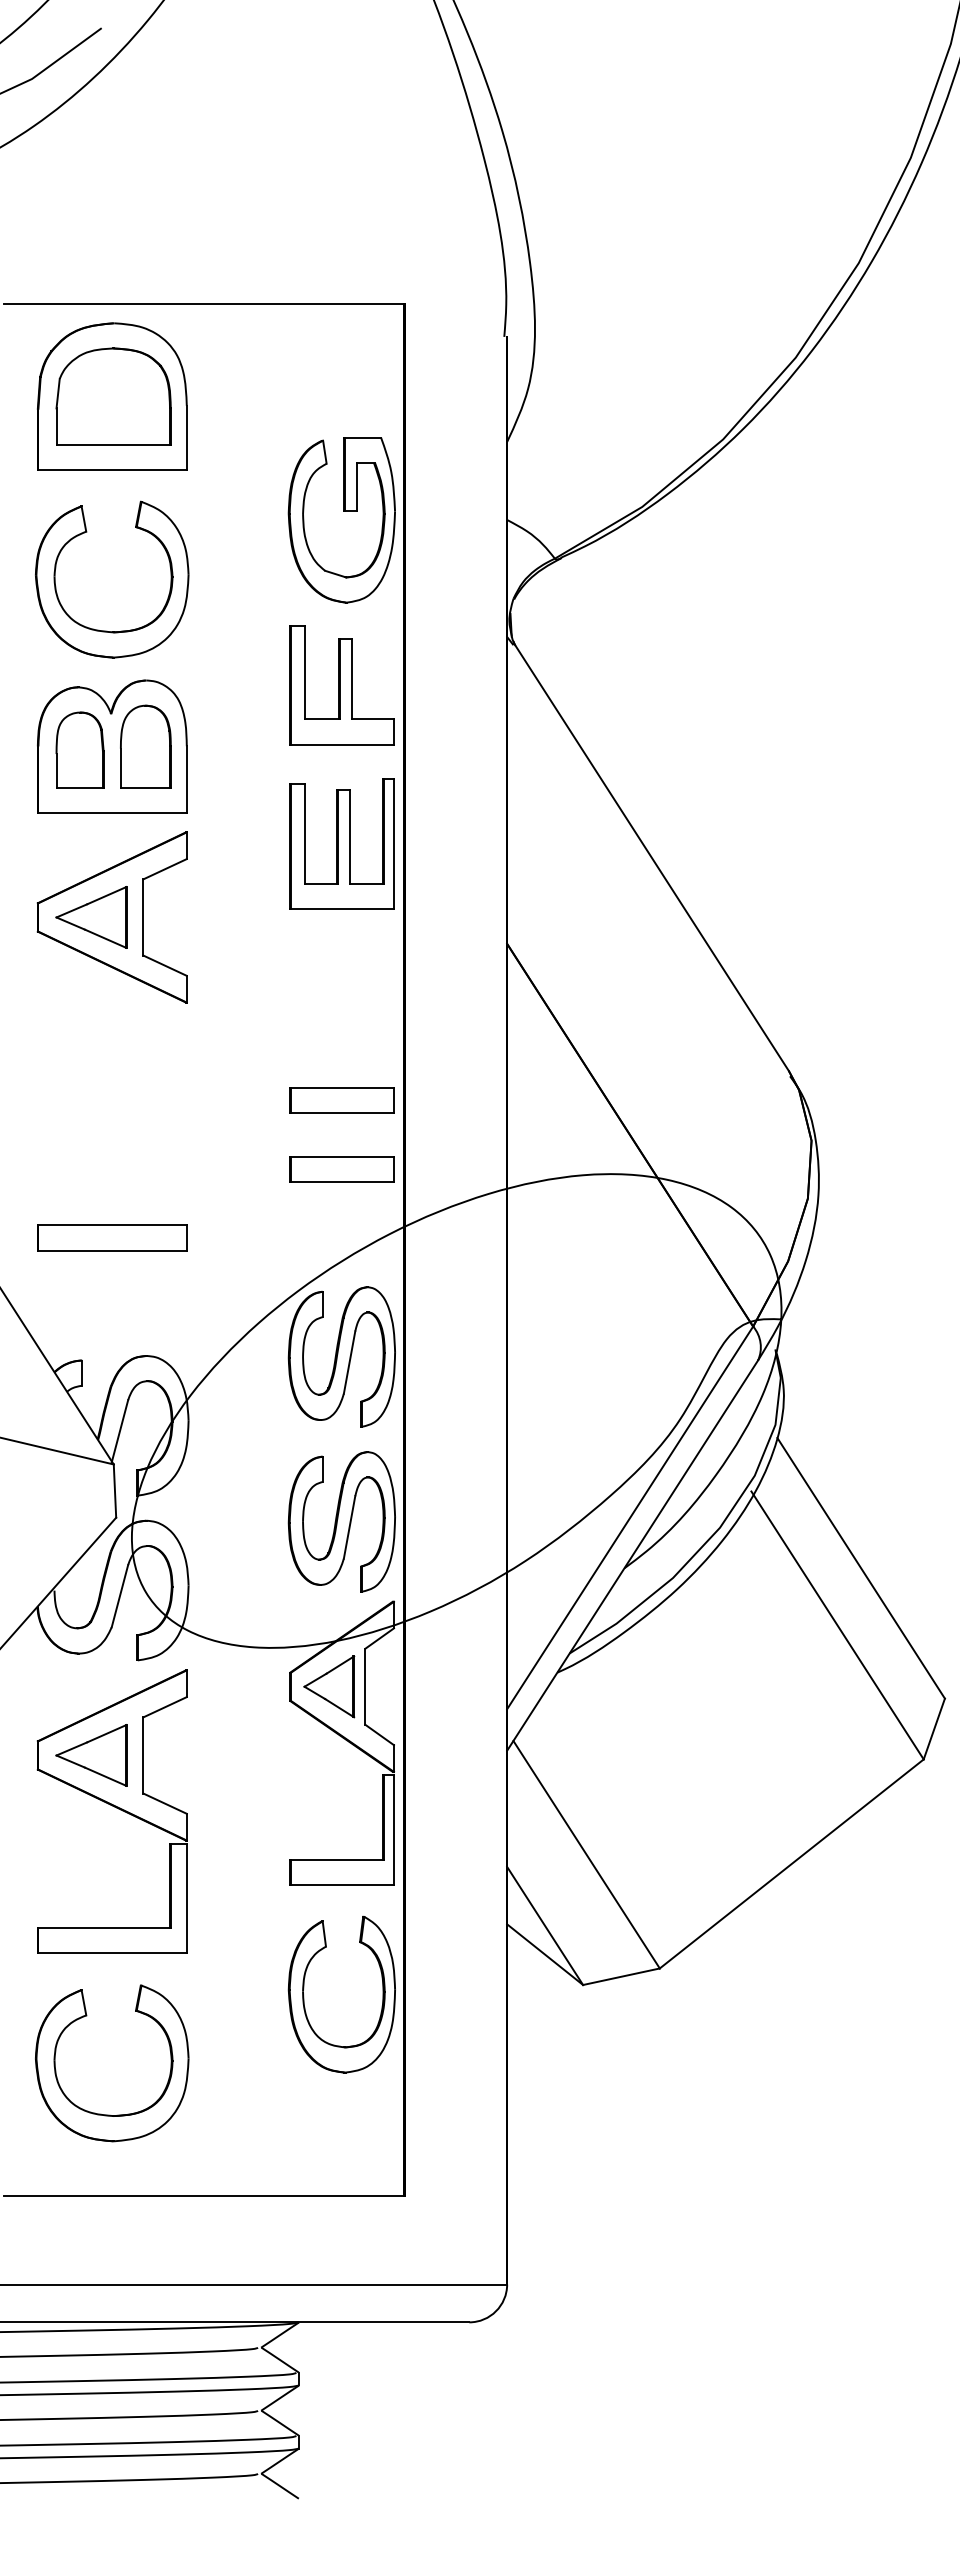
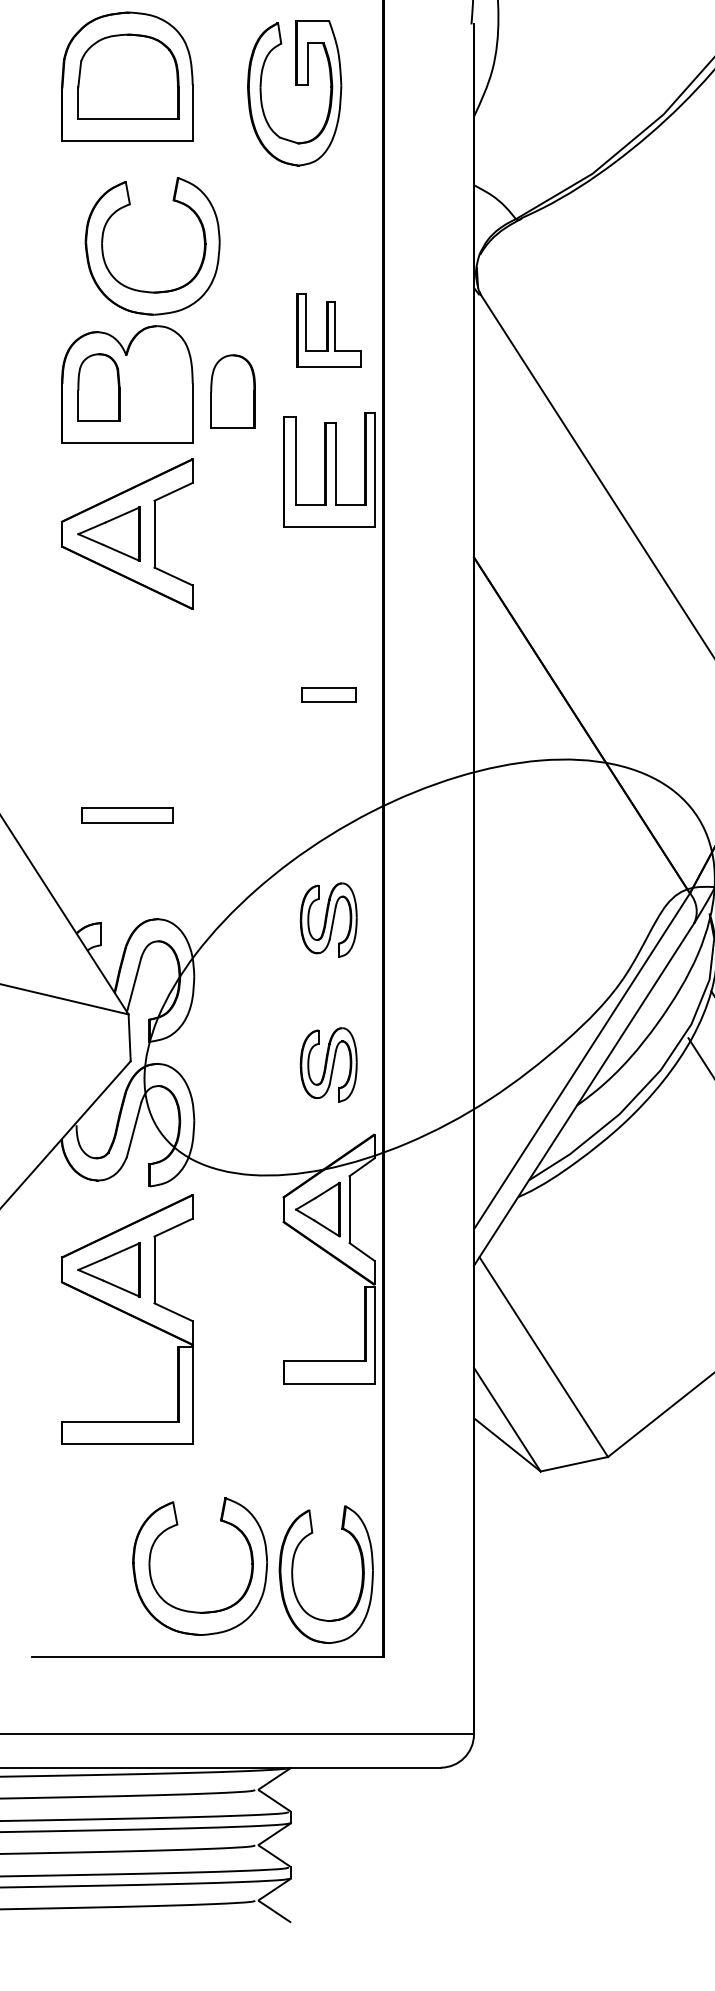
part: (343, 511) -> (296, 85), moved
part: (106, 630) -> (147, 291), moved
part: (341, 685) -> (328, 330), size x0.7
part: (145, 746) -> (232, 391), moved
part: (341, 1100) -> (328, 694), size x0.6
part: (341, 1169) -> (328, 755), removed
part: (112, 1237) -> (127, 815), size x0.7
part: (341, 1356) -> (328, 919), size x0.6
part: (341, 1521) -> (328, 1064), size x0.6
part: (304, 1996) -> (293, 1576), moved
part: (110, 2114) -> (198, 1611), moved

